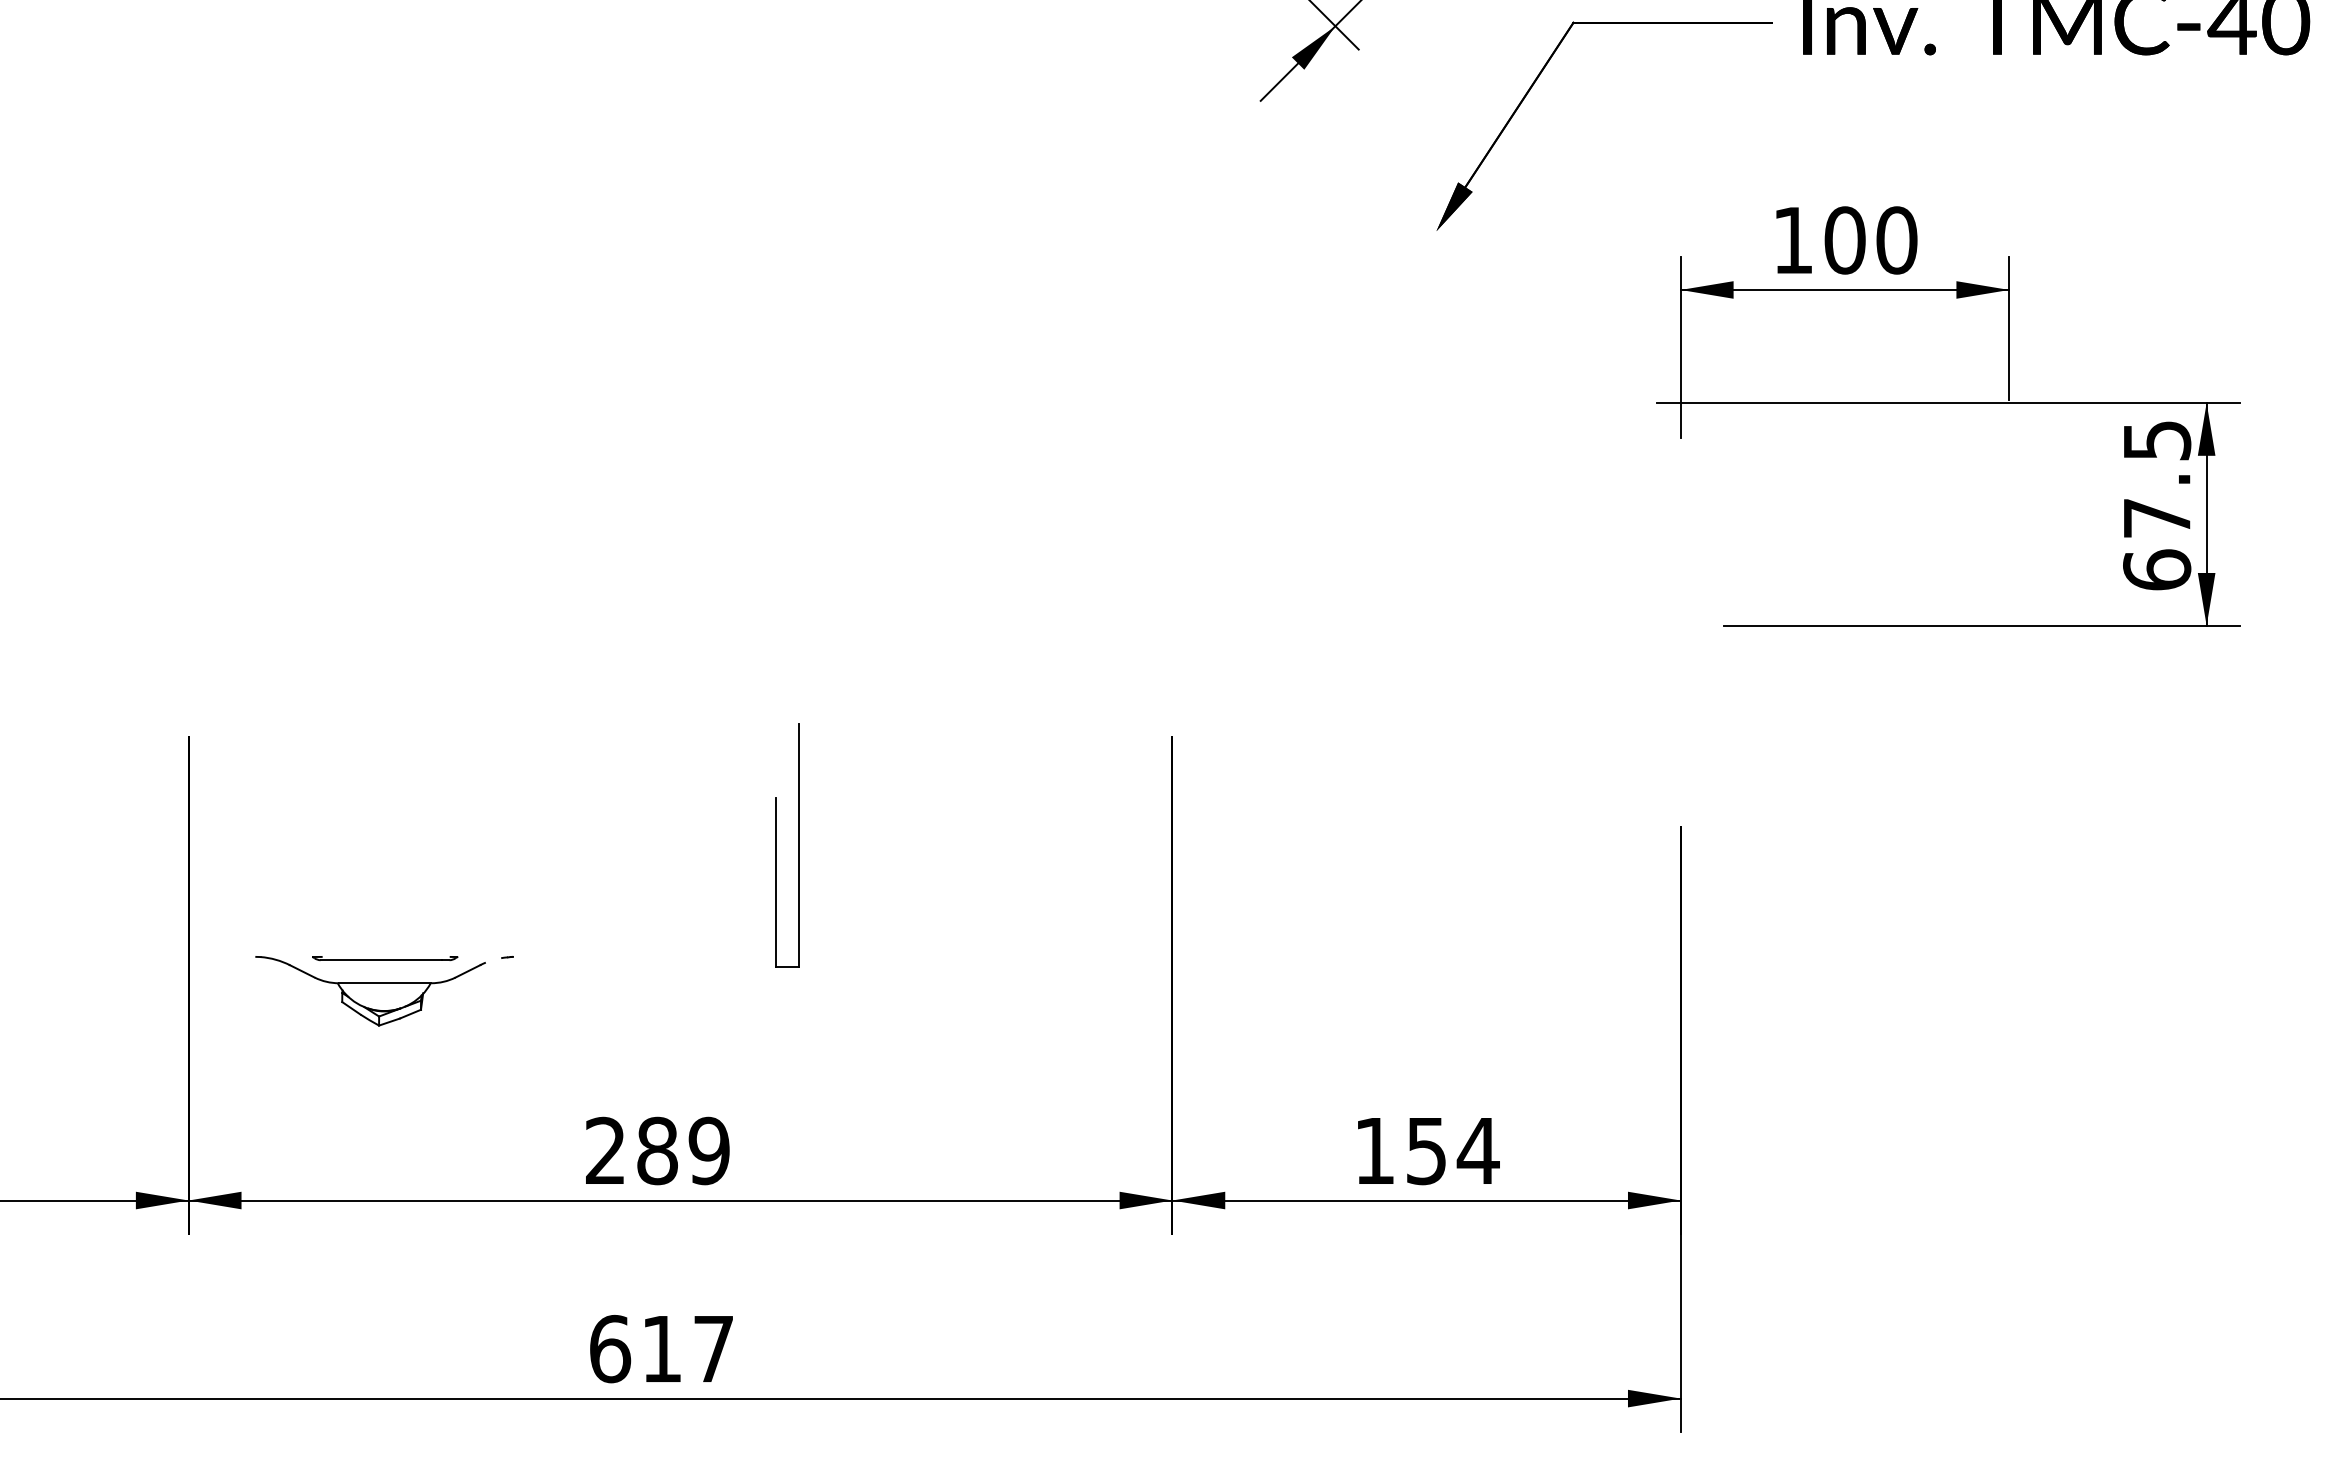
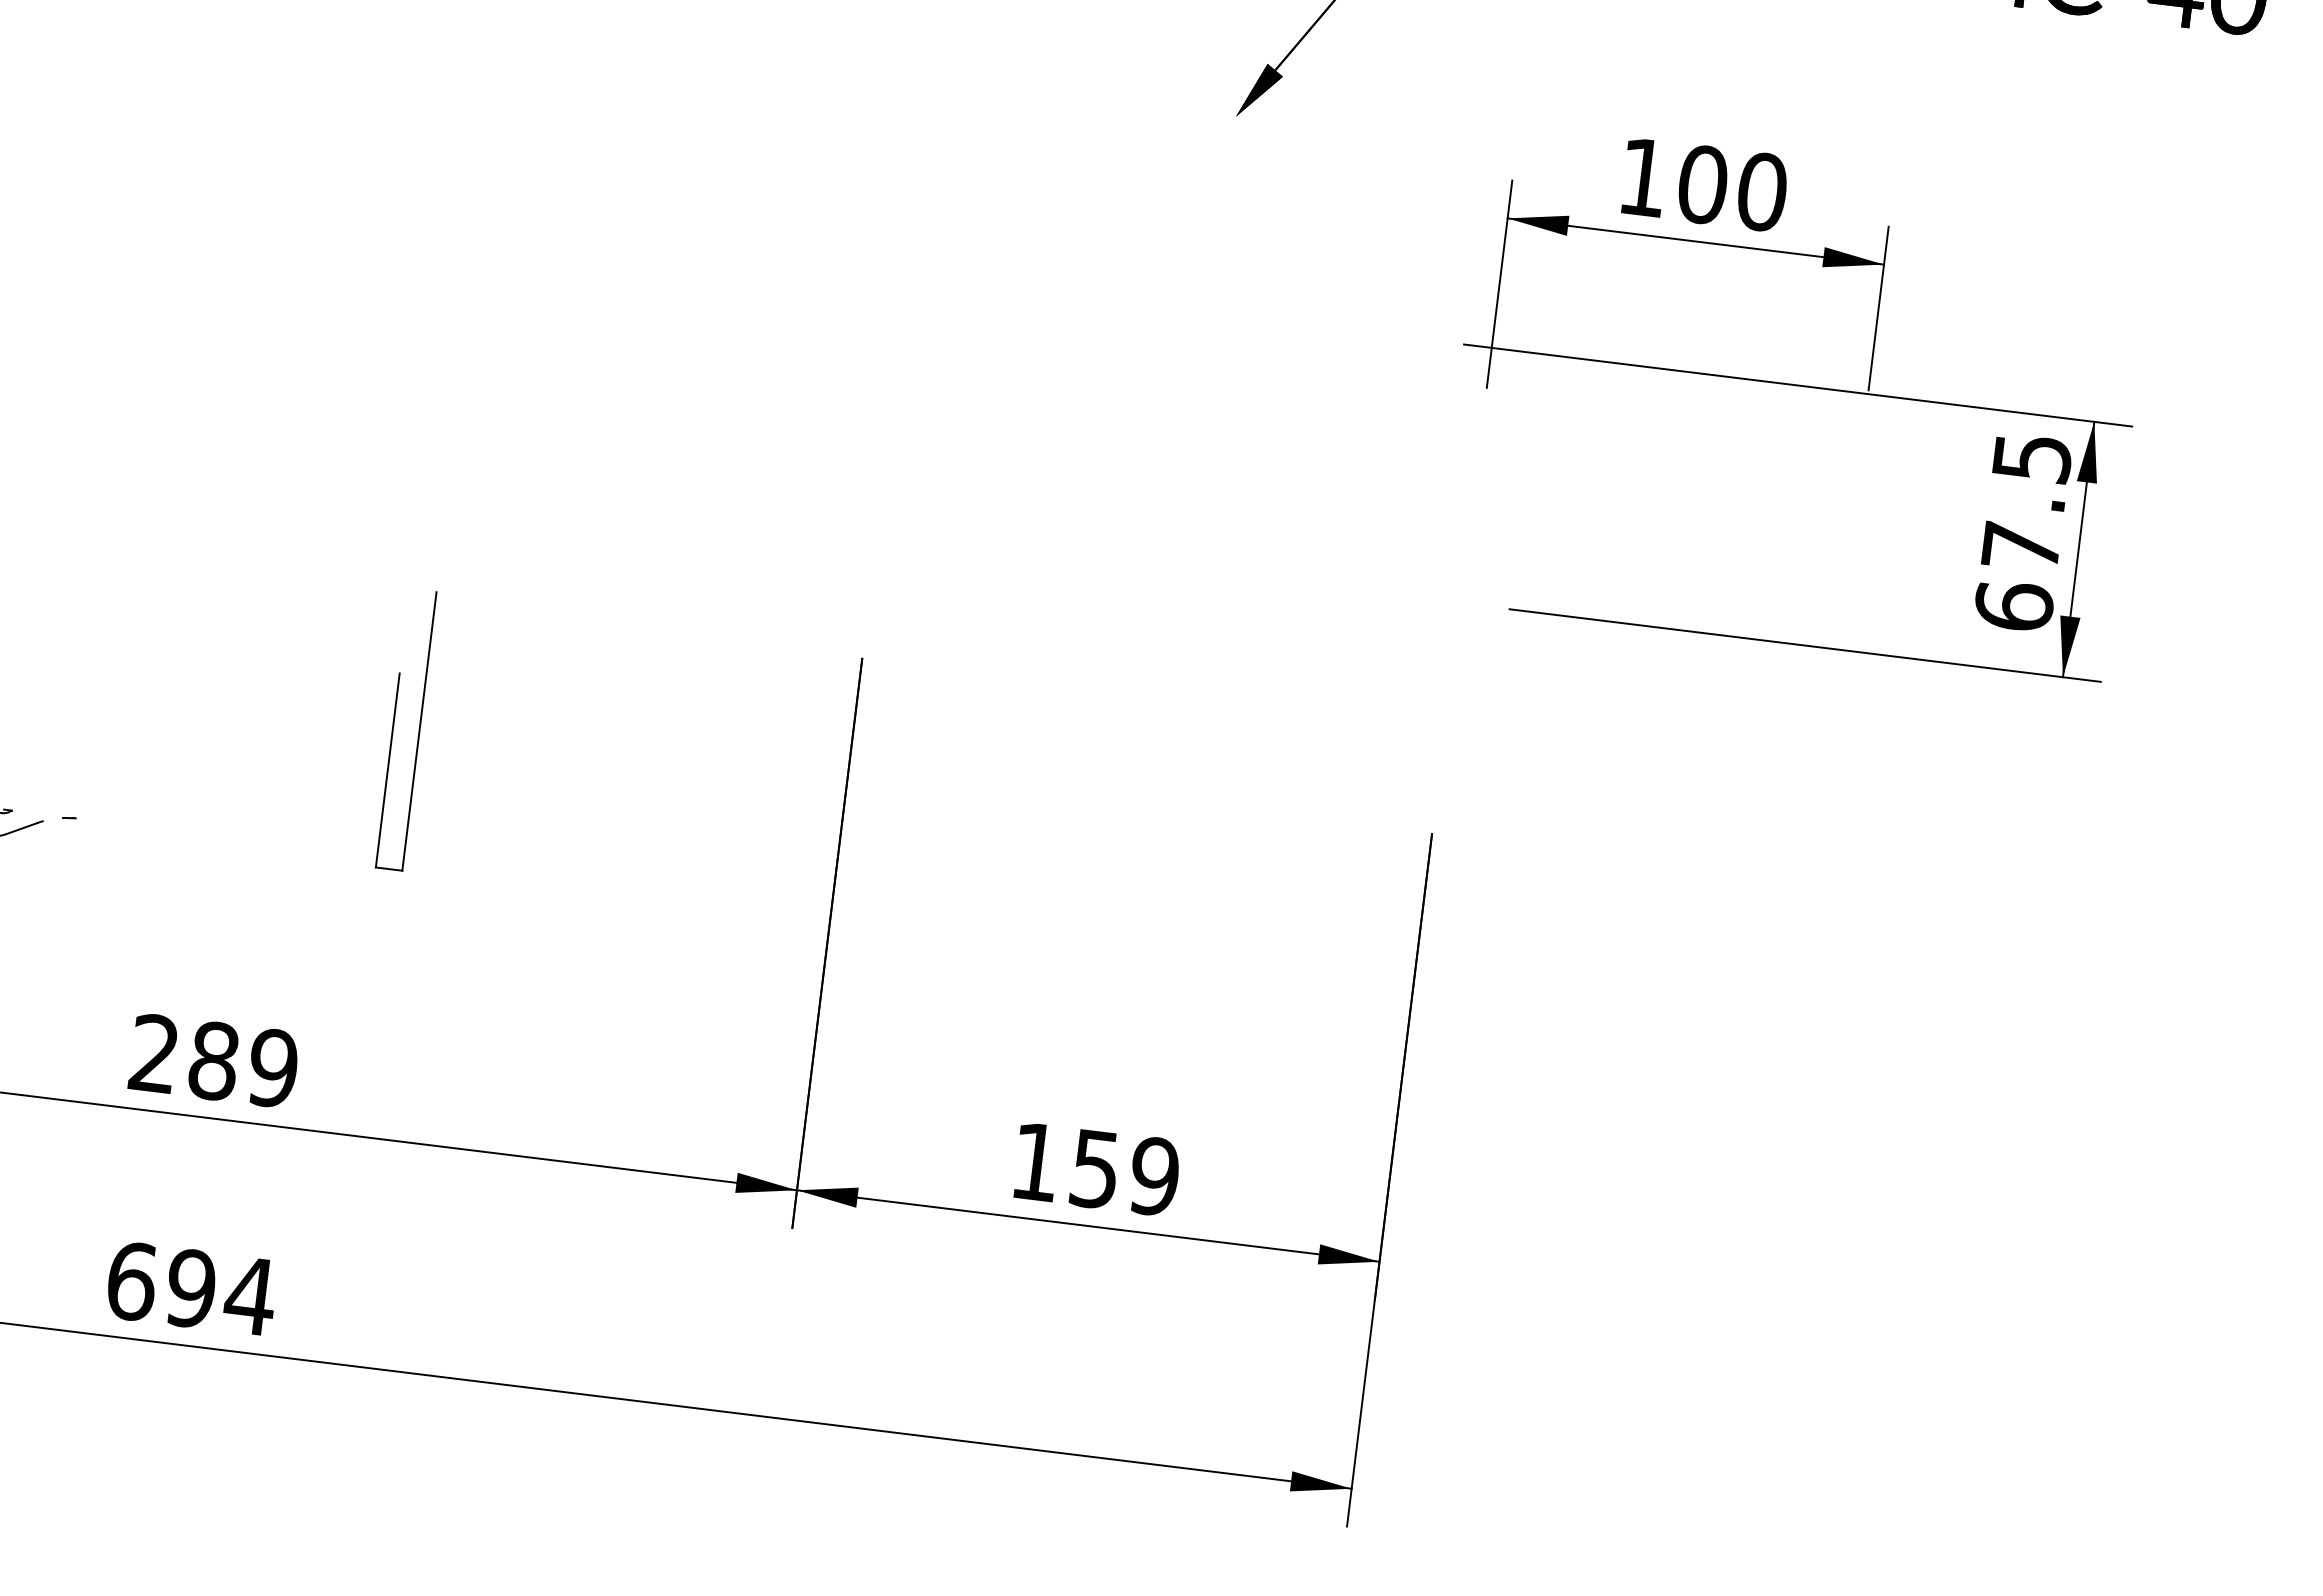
text: (1477, 1150) -> (1153, 1175), 154 -> 159
text: (688, 1348) -> (221, 1291), 617 -> 694

